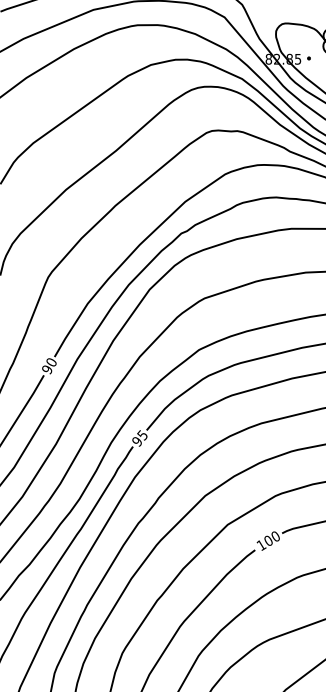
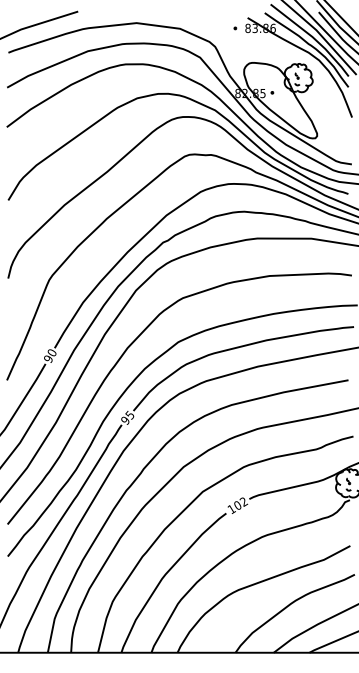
text: (275, 537) -> (243, 502), 100 -> 102

